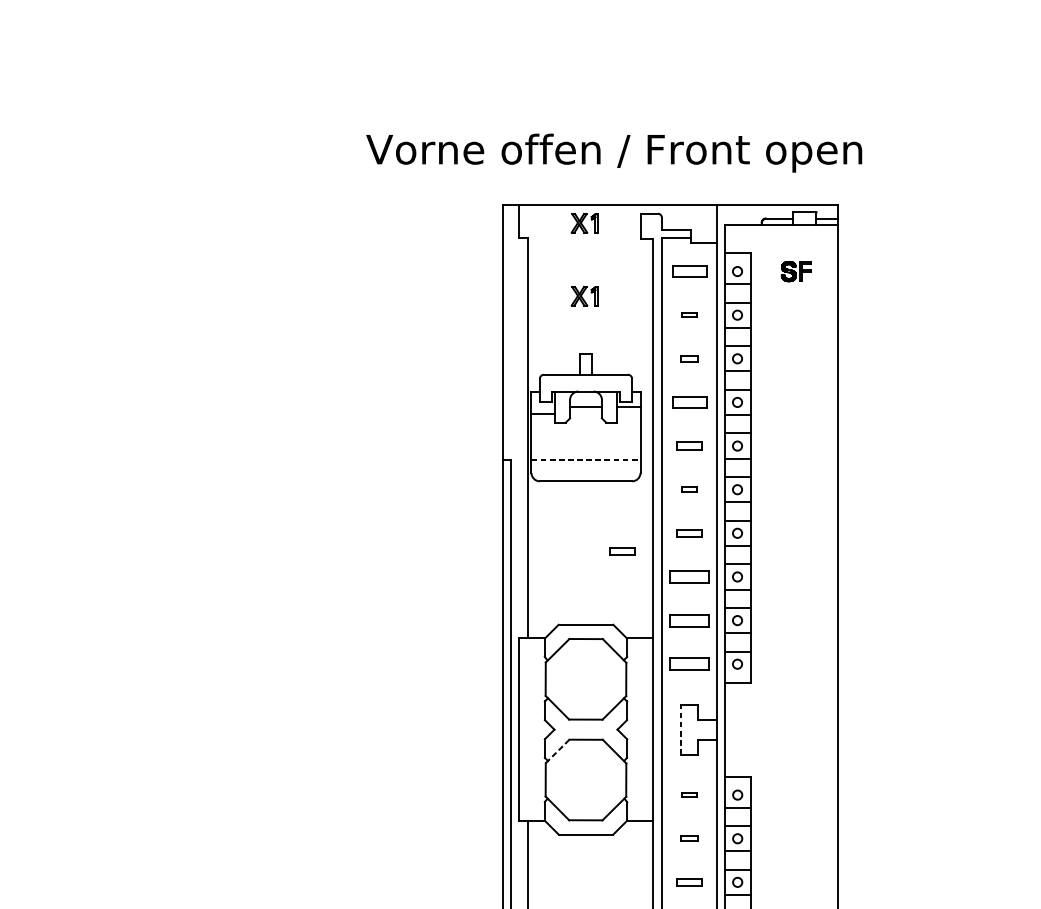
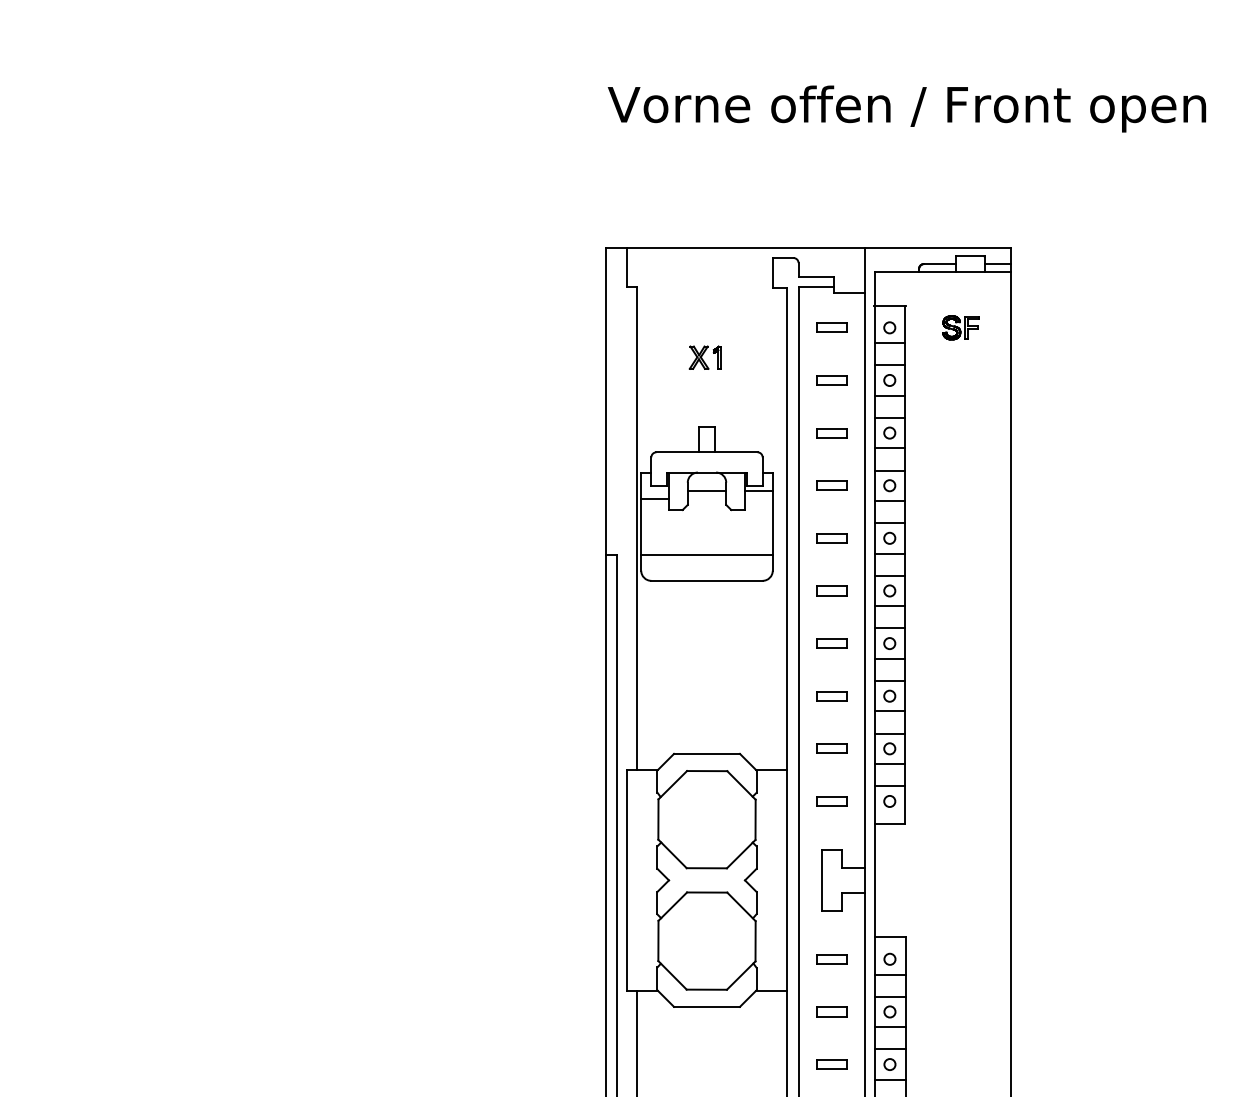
text: (613, 152) -> (906, 108), moved
part: (583, 223) -> (704, 269), removed
part: (689, 271) -> (831, 327), size x0.71
part: (689, 315) -> (831, 380), size x1.67
part: (689, 359) -> (831, 433), size x1.43
part: (689, 402) -> (831, 485), size x0.71
line: (586, 460) -> (707, 555), dashed -> solid
part: (689, 489) -> (831, 590), size x1.67
part: (622, 551) -> (750, 665), removed
part: (689, 577) -> (831, 696), size x0.62
part: (689, 620) -> (831, 748), size x0.62
part: (689, 664) -> (831, 801), size x0.62
line: (681, 728) -> (822, 879), dashed -> solid
line: (558, 751) -> (673, 906), dashed -> solid
part: (689, 795) -> (831, 959), size x1.67
part: (689, 838) -> (831, 1011), size x1.43

